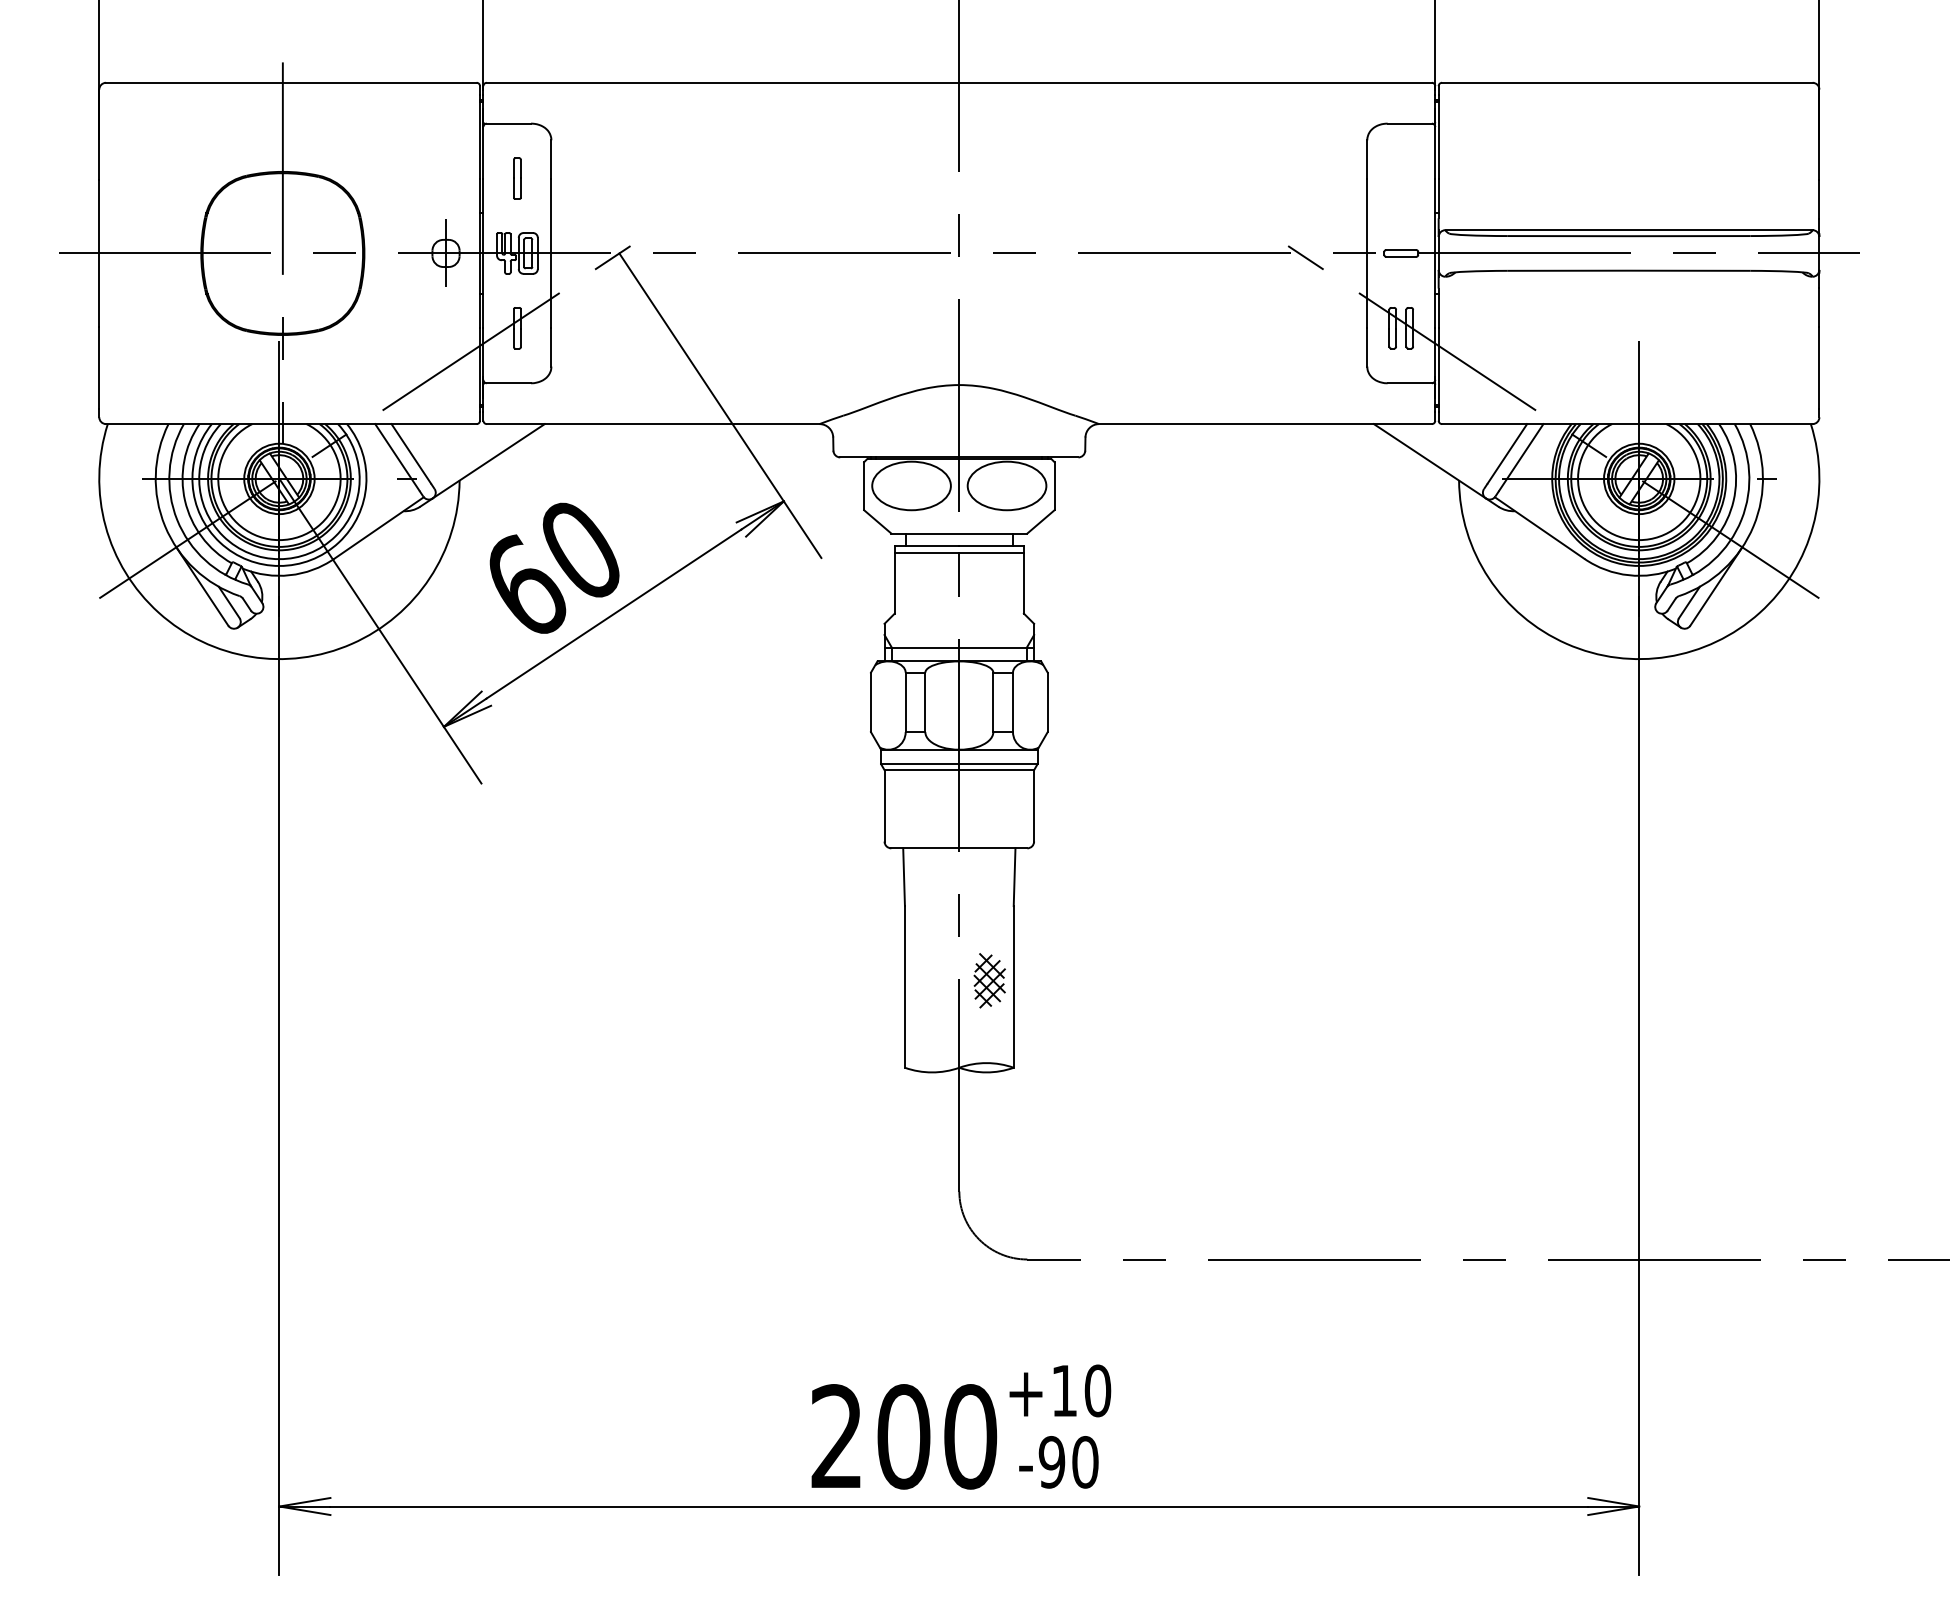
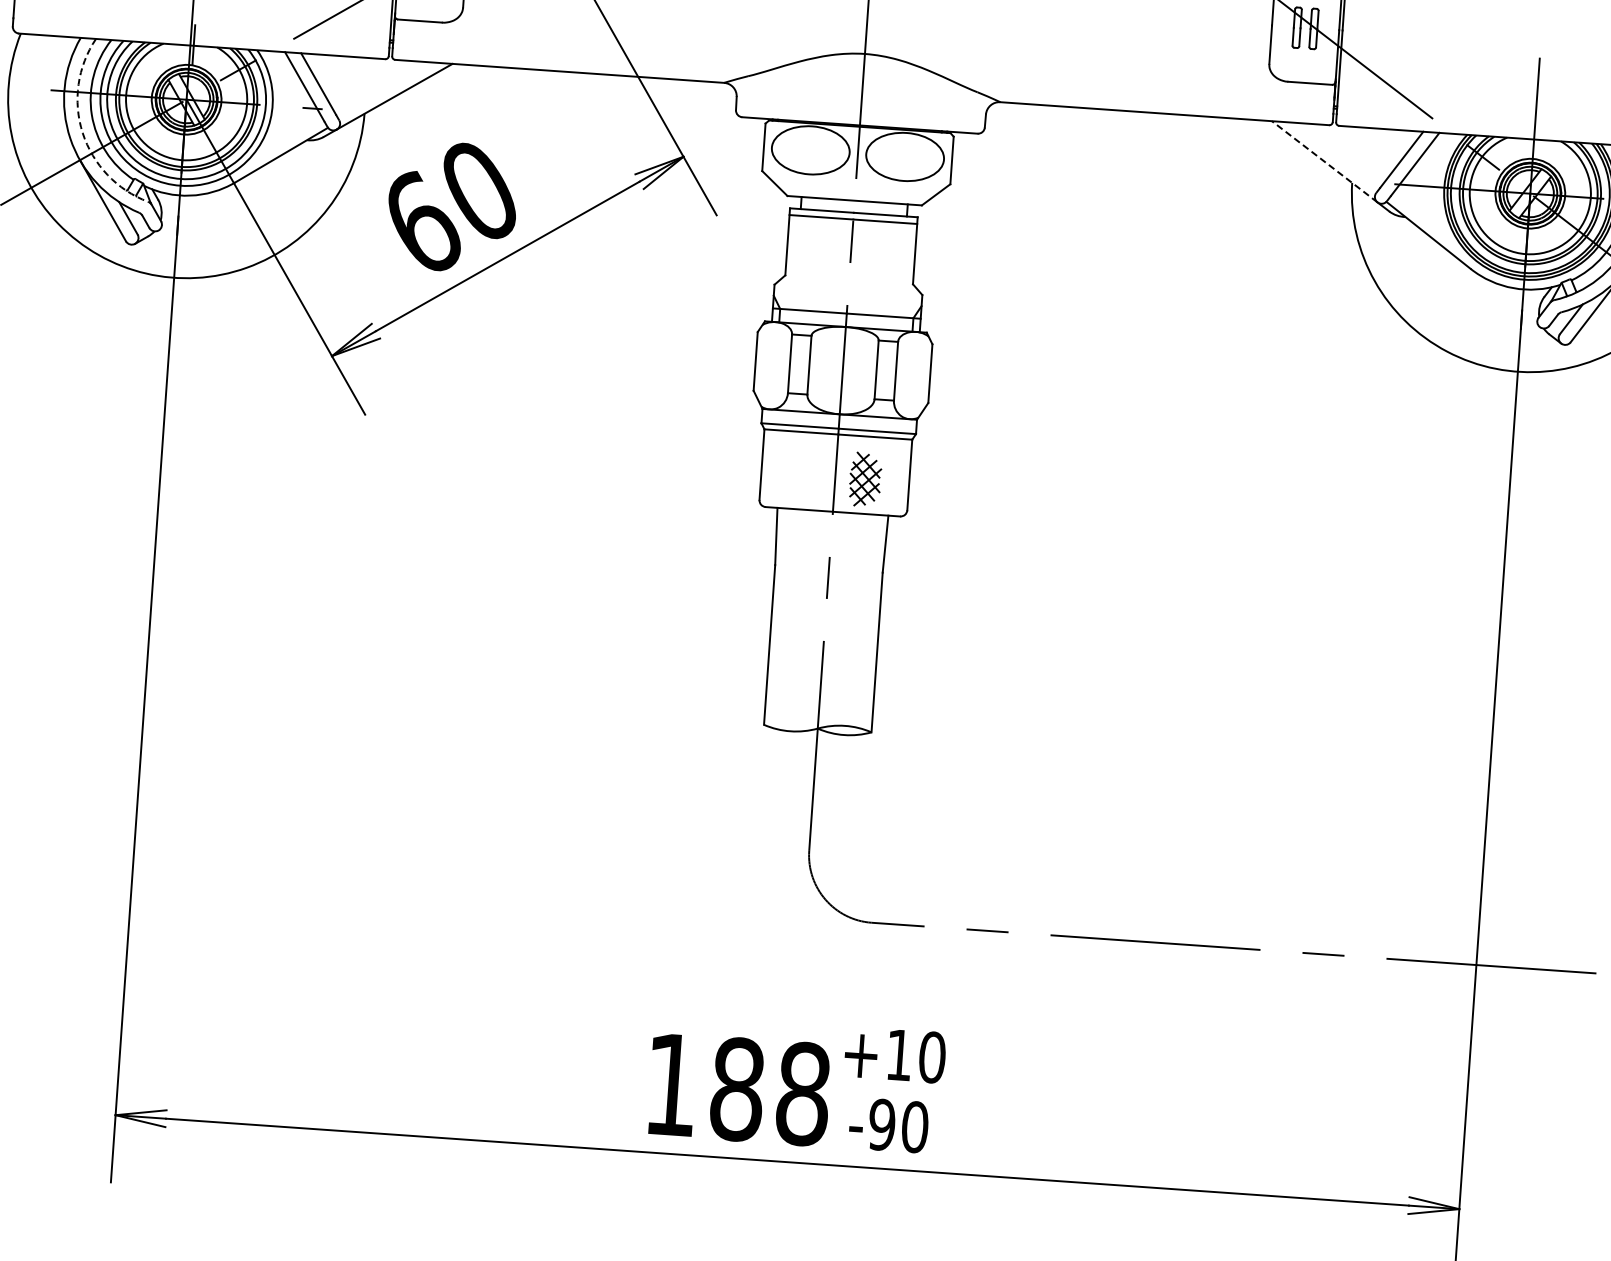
line: (1429, 461) -> (1324, 161), solid -> dashed
arc: (177, 519) -> (83, 132), solid -> dashed
part: (989, 980) -> (865, 479), moved
text: (904, 1436) -> (738, 1089), 200 -> 188

